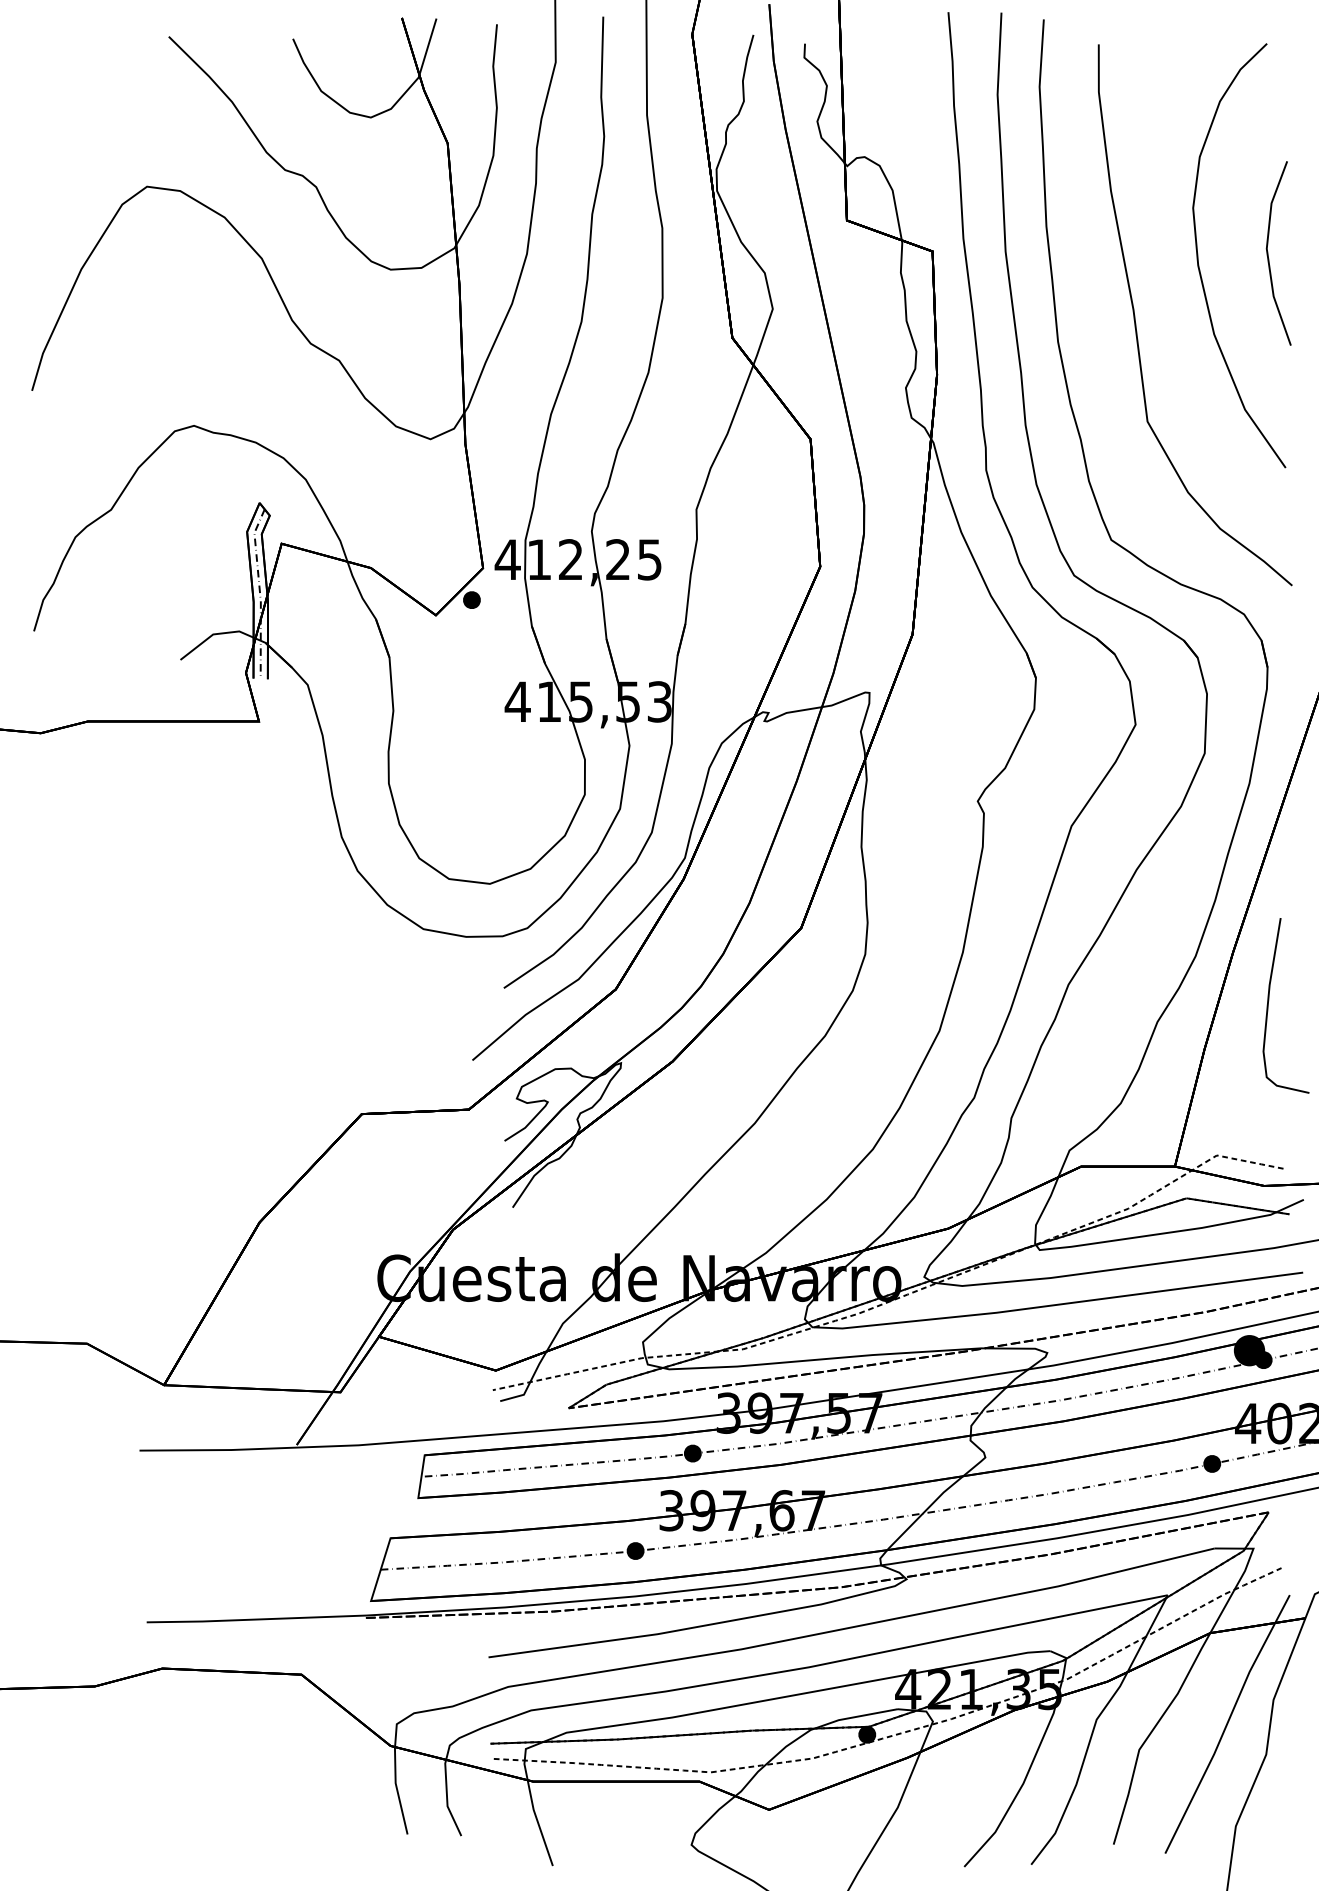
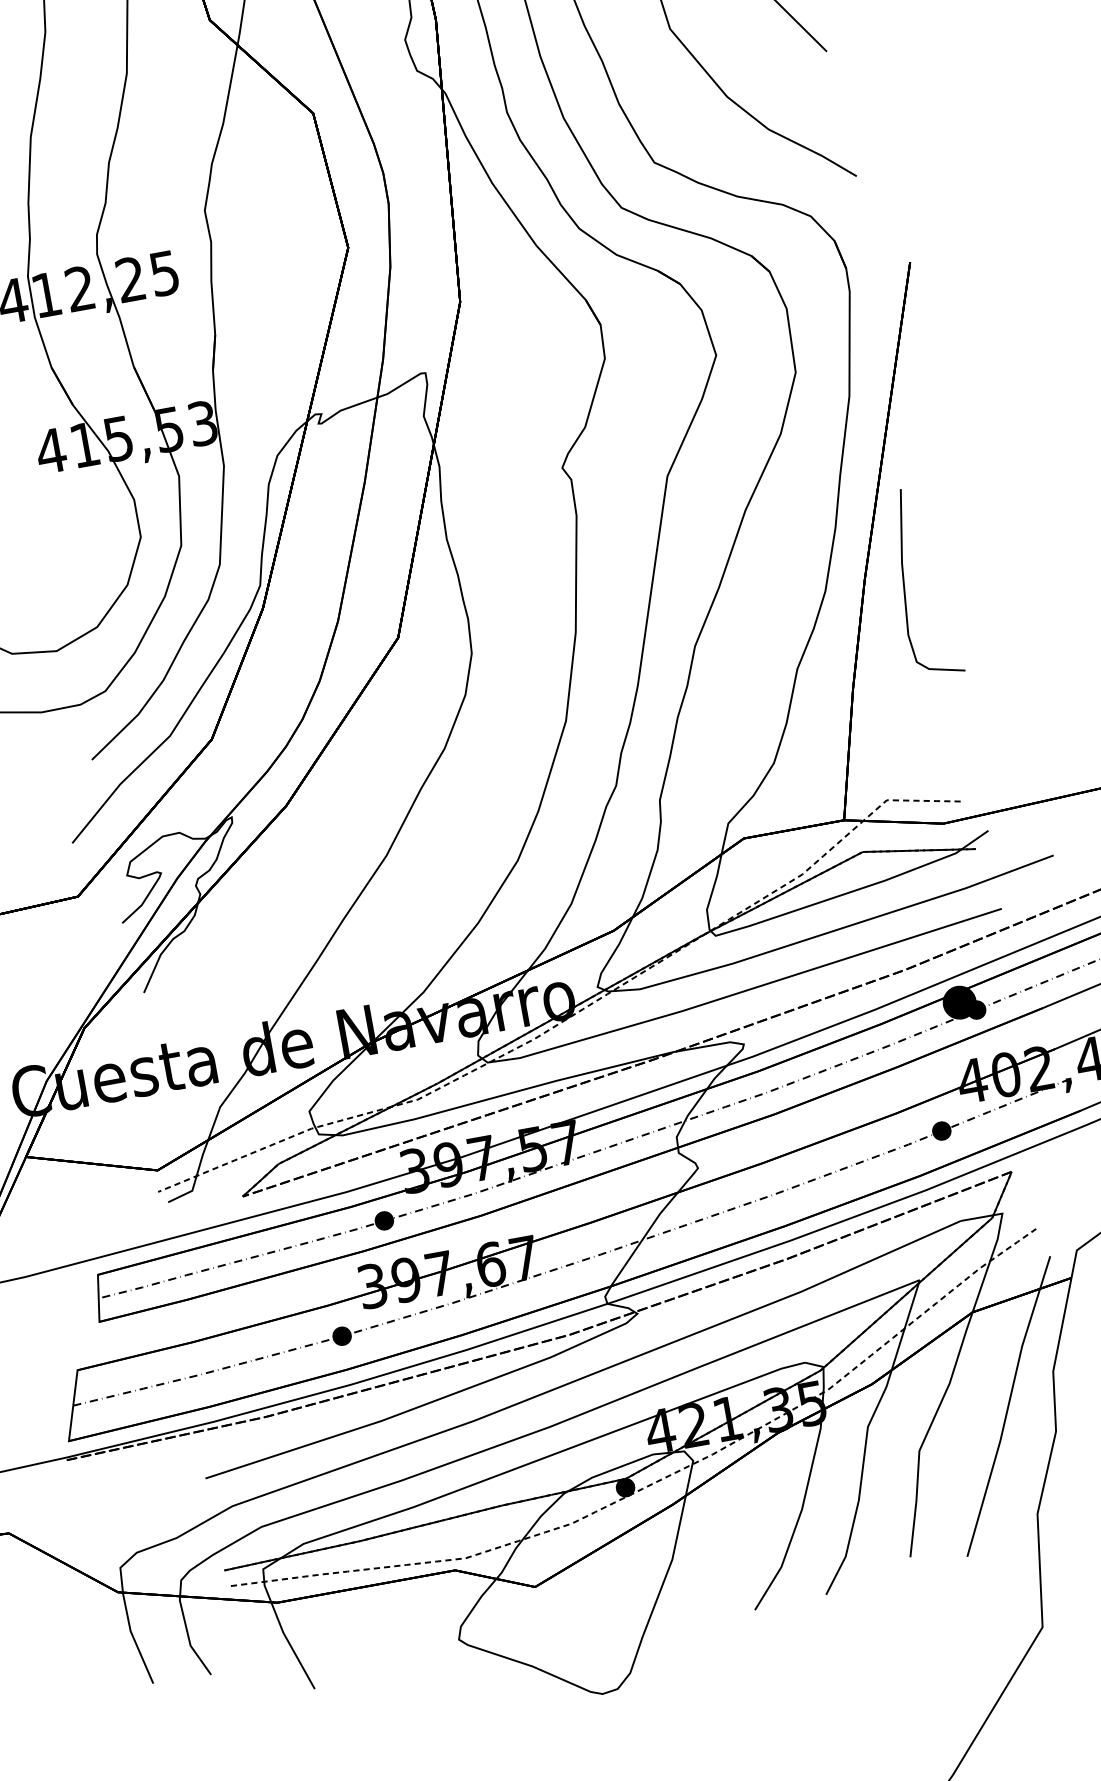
curve: (1269, 1000) -> (904, 579), moved

